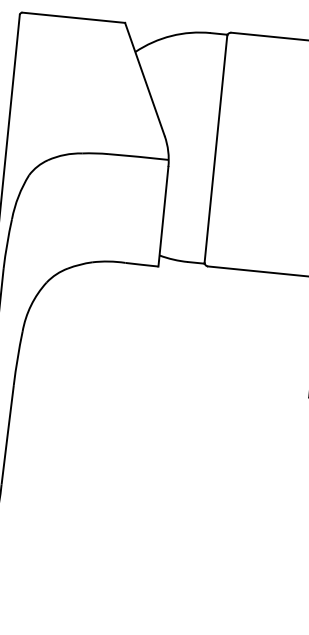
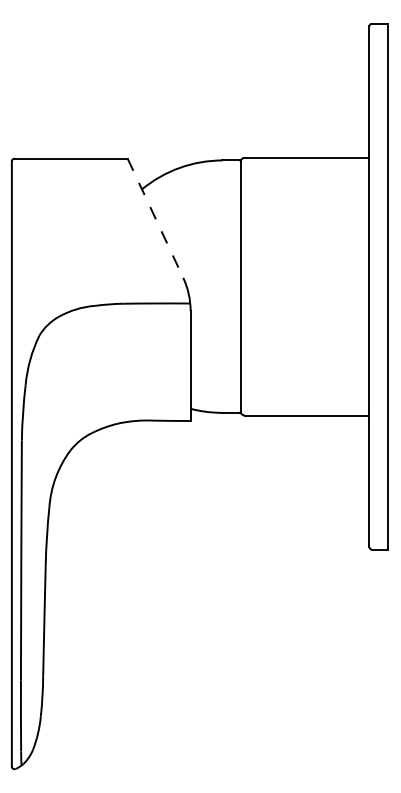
line: (144, 79) -> (155, 218), solid -> dashed

